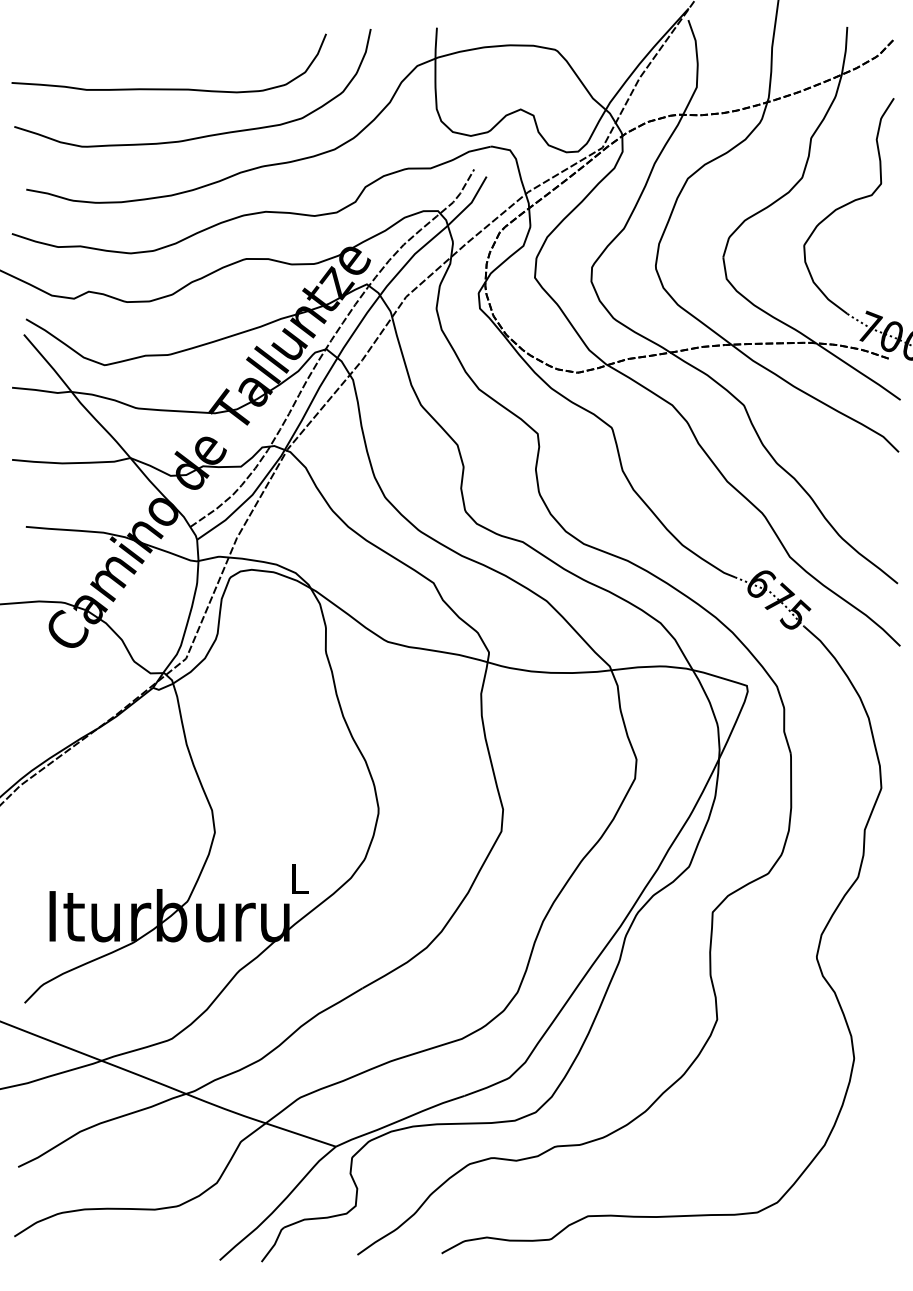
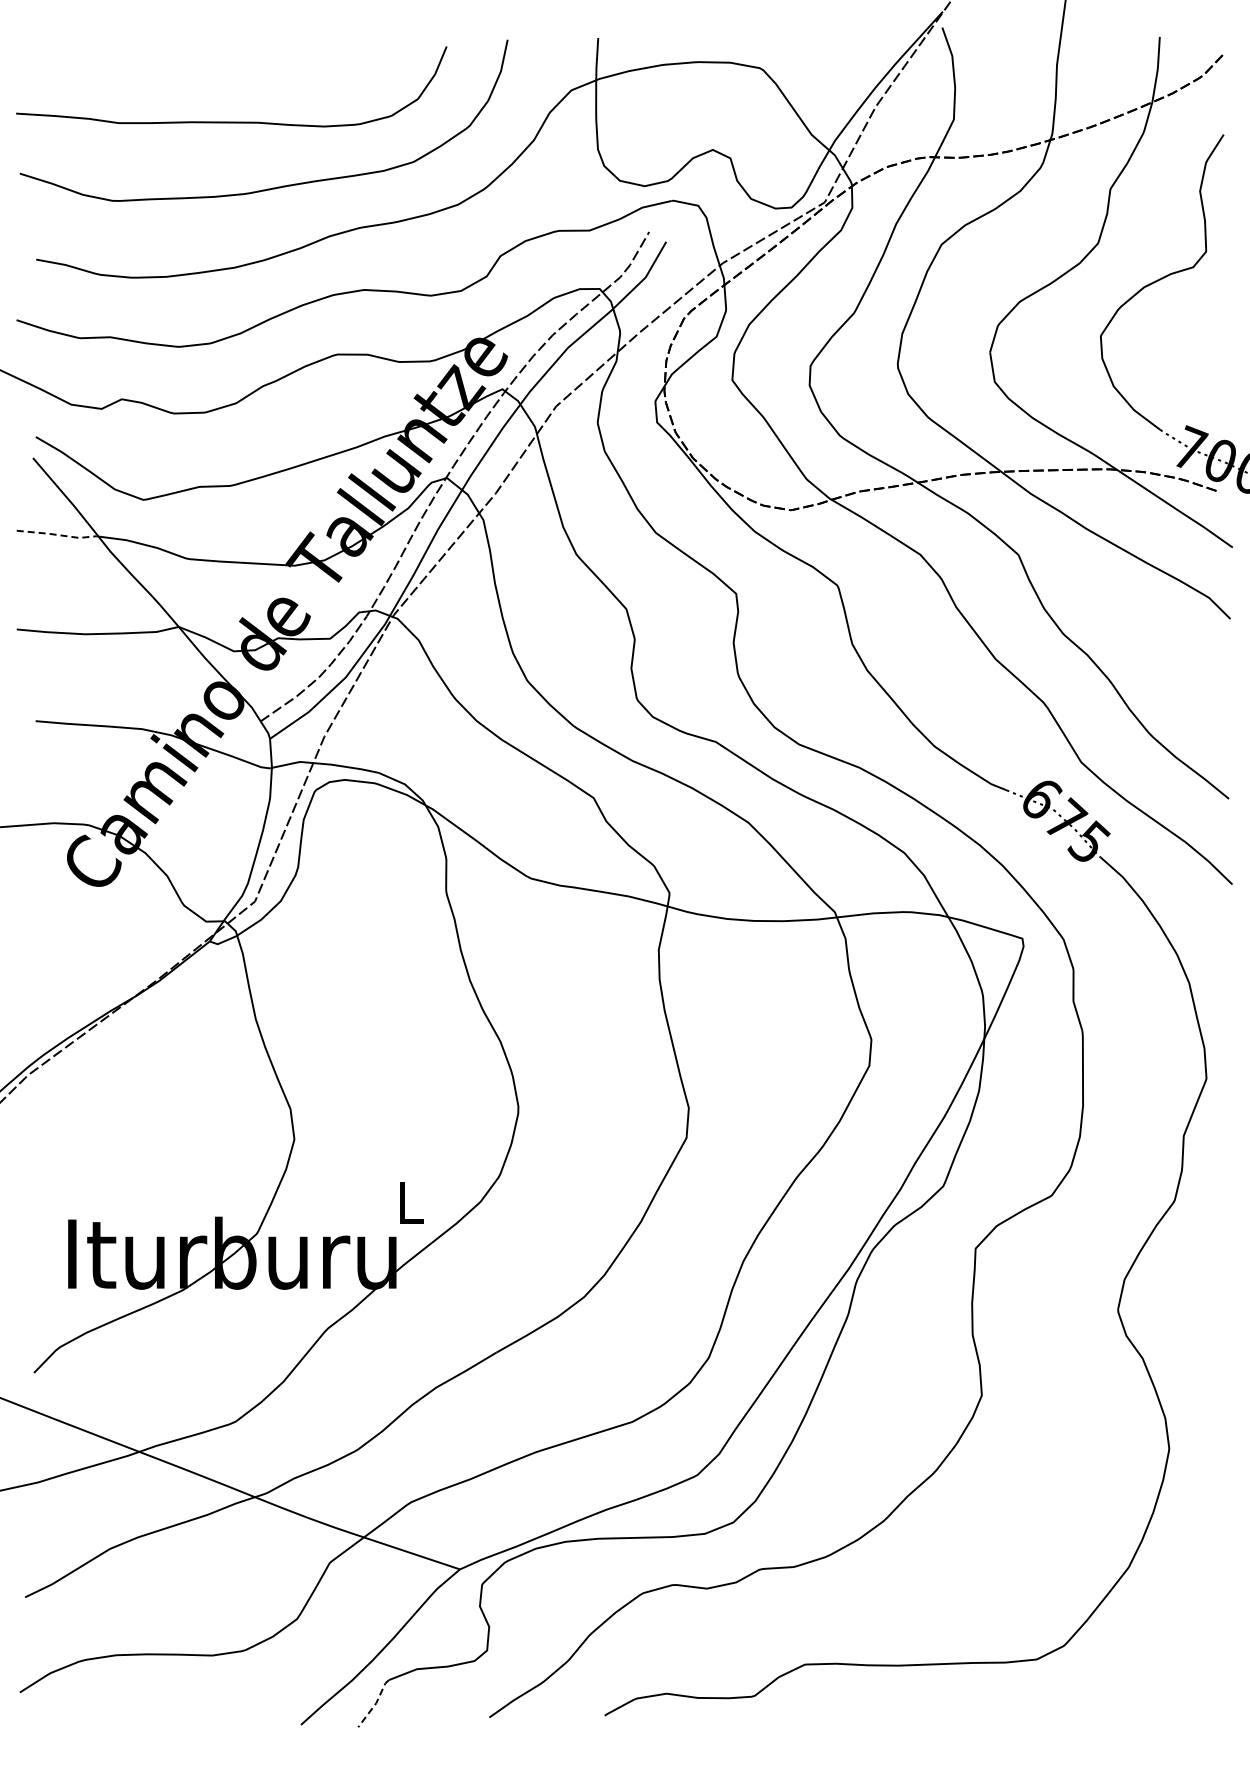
line: (41, 390) -> (57, 534), solid -> dashed
line: (274, 1245) -> (375, 1704), solid -> dashed

